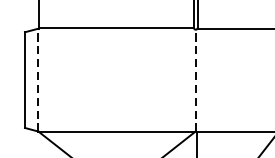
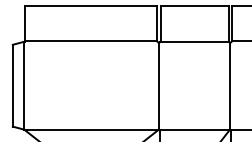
line: (38, 79) -> (24, 85), dashed -> solid
line: (195, 81) -> (158, 86), dashed -> solid

